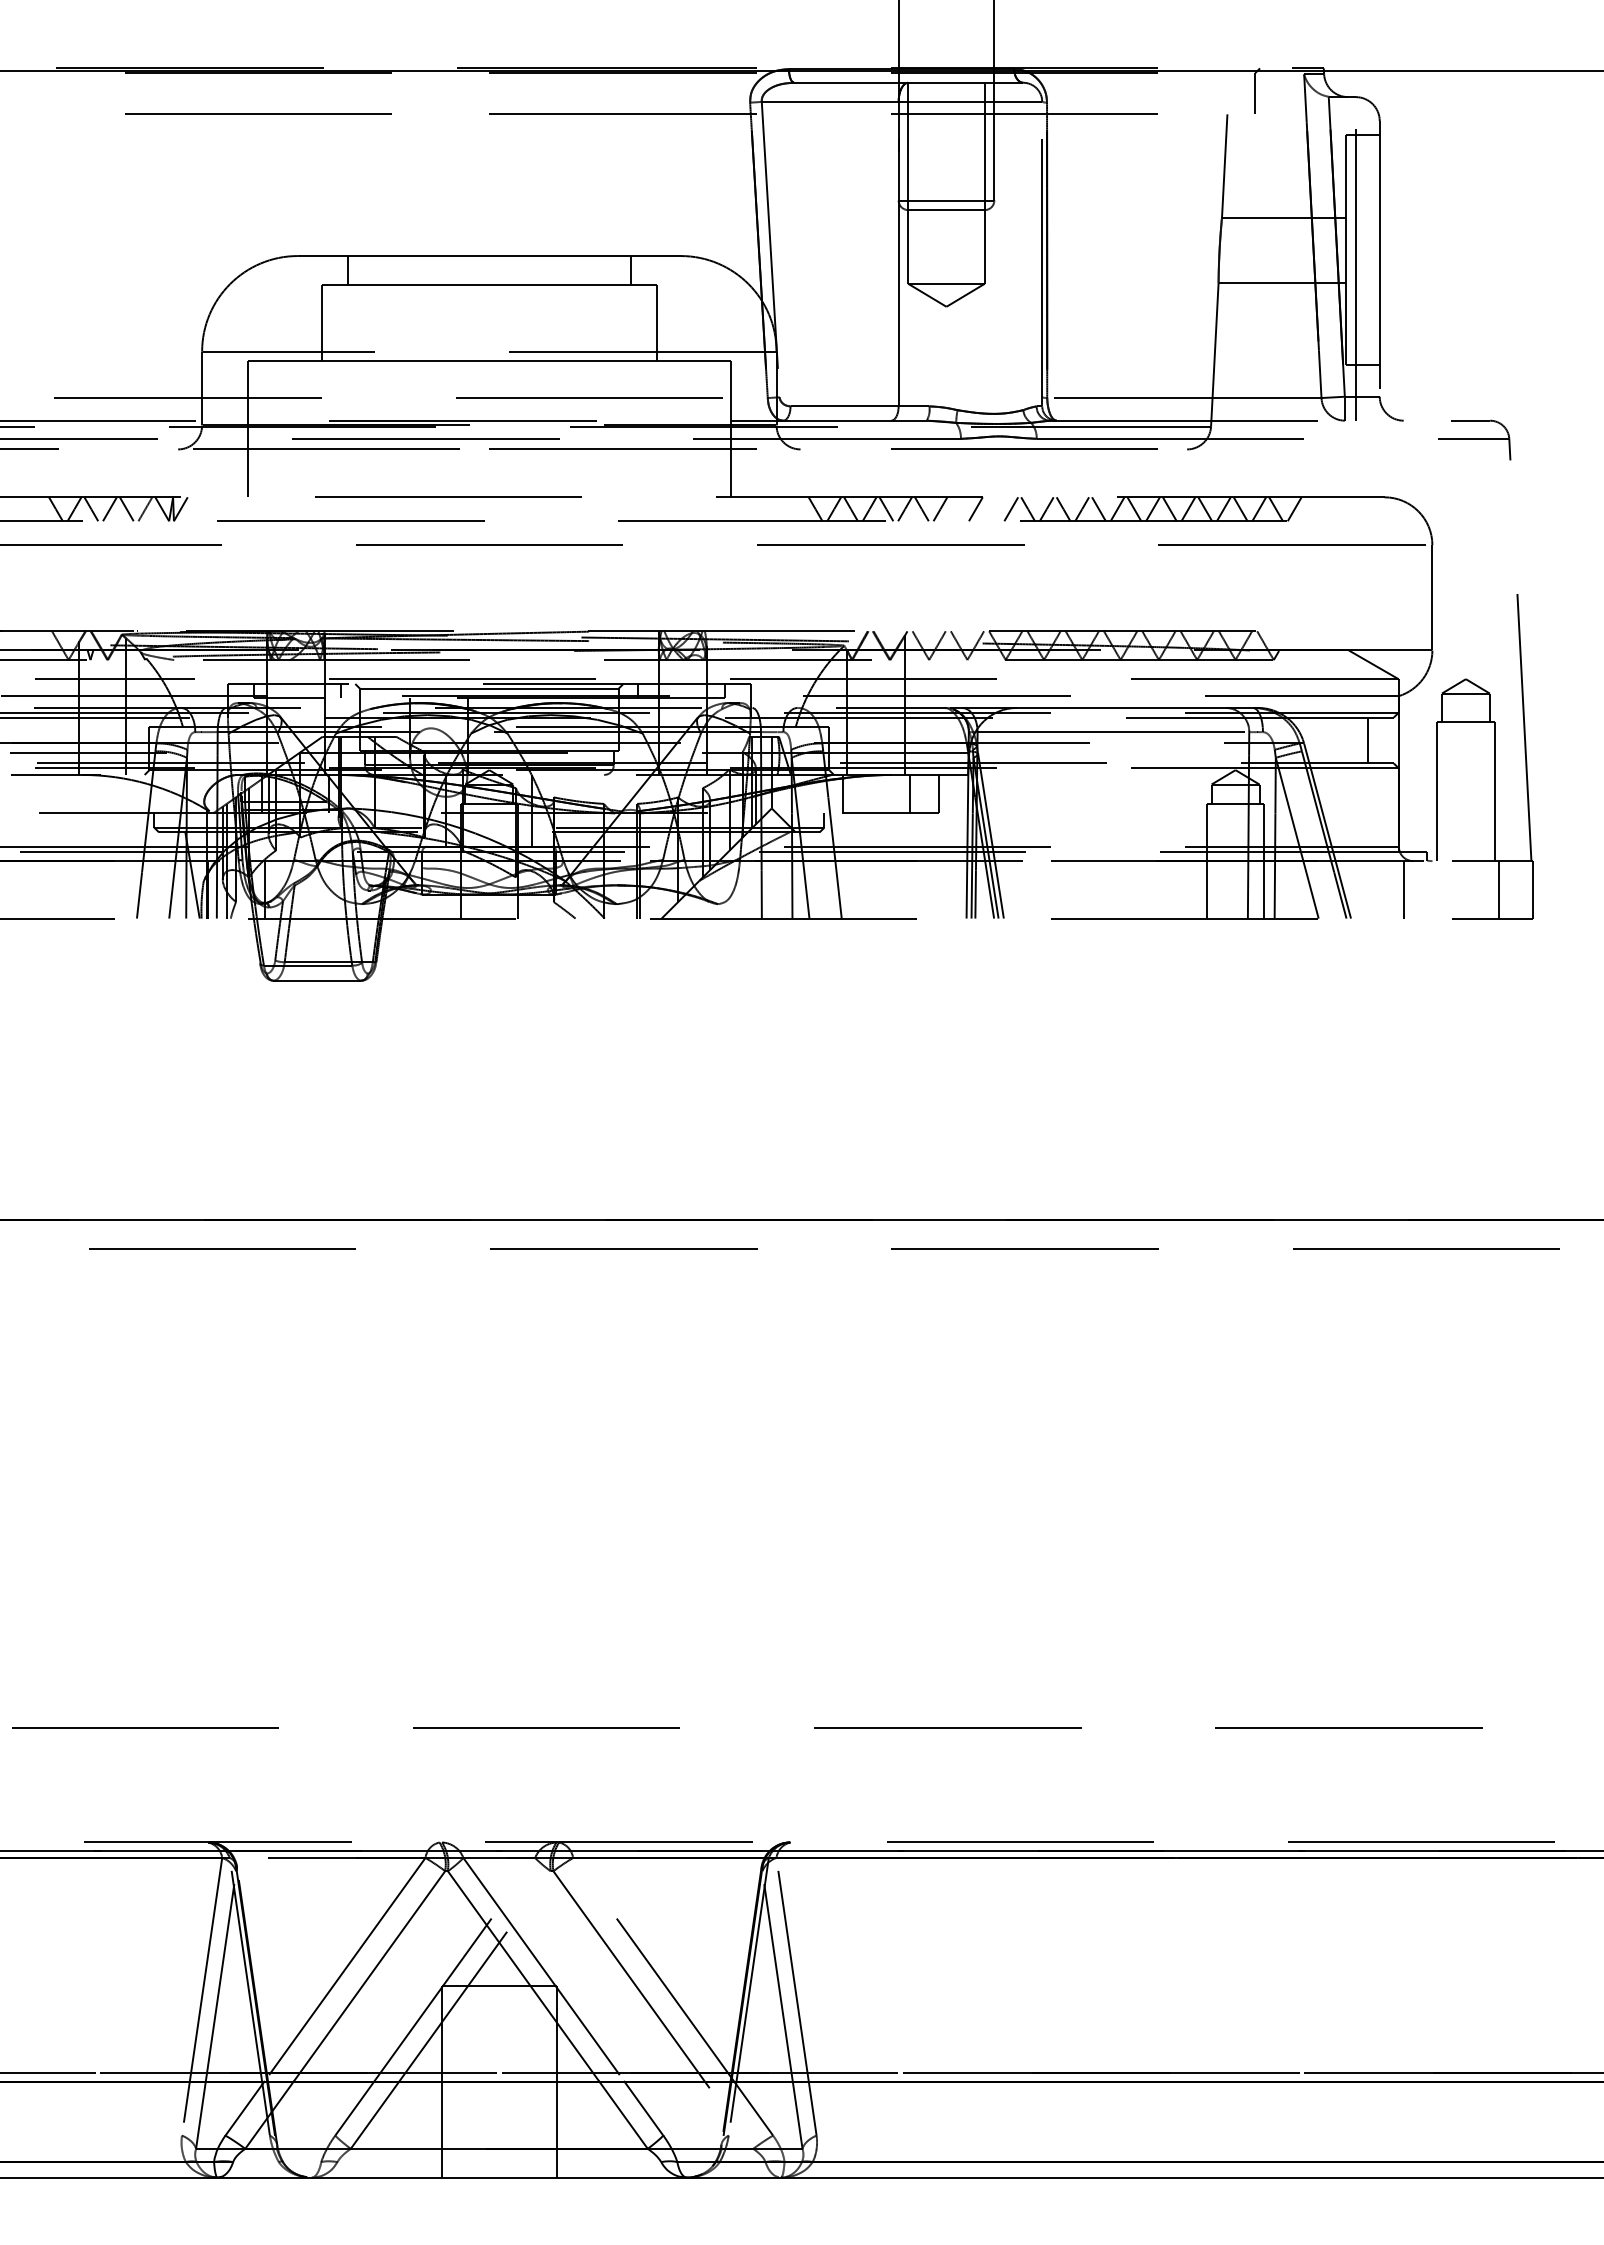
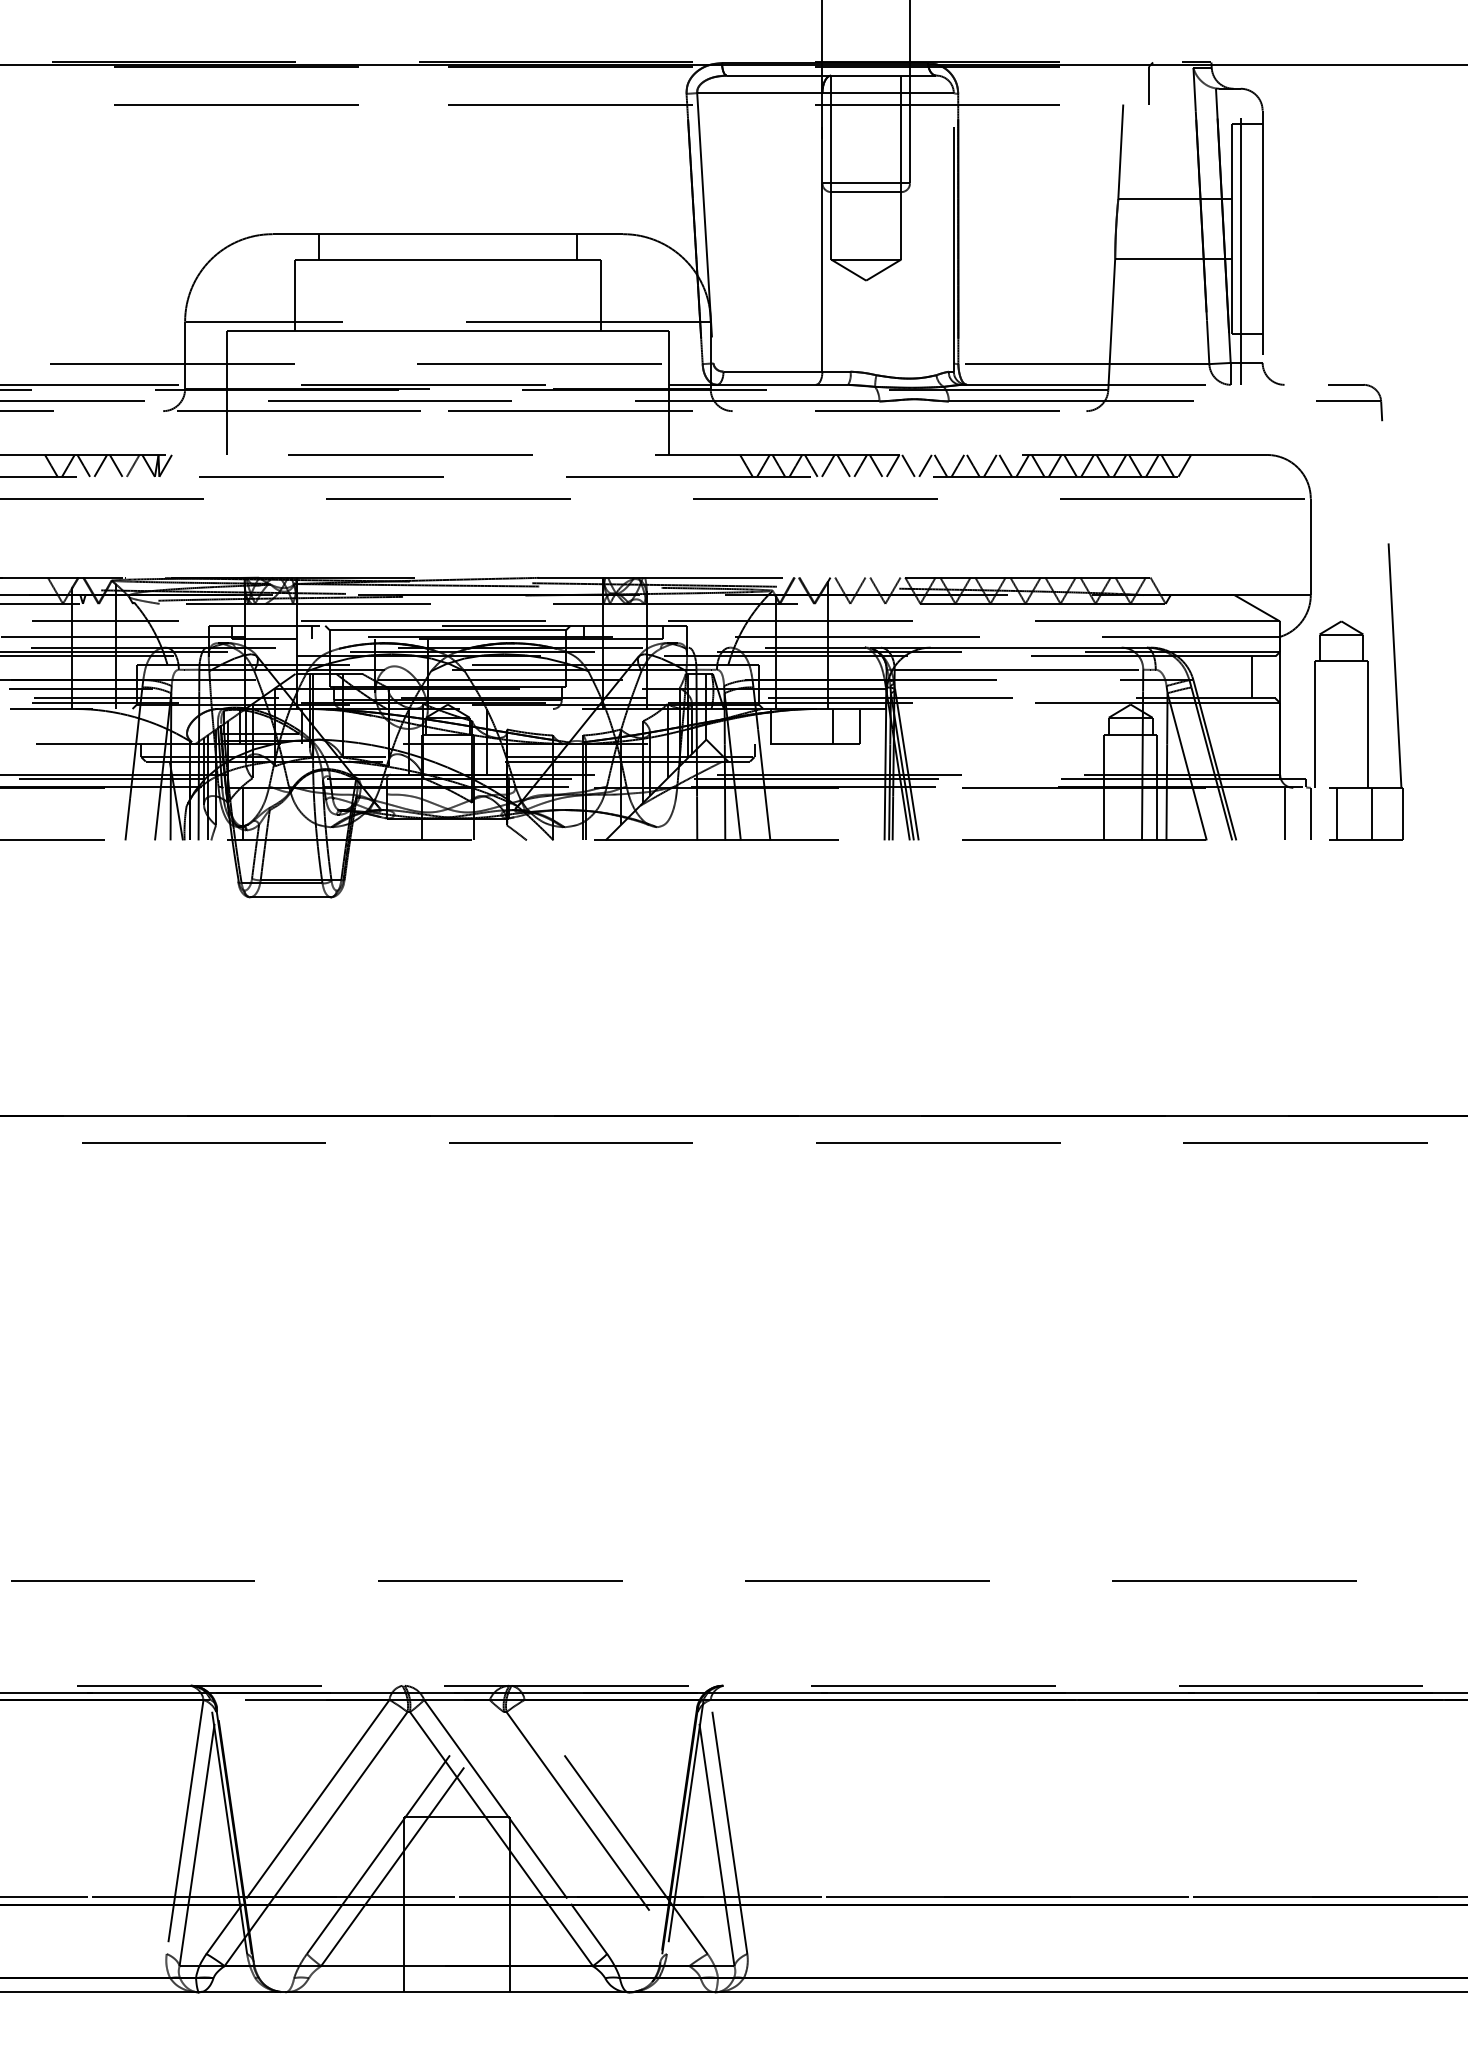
line: (956, 508) -> (875, 465), added
line: (992, 508) -> (908, 465), added
line: (1432, 889) -> (1310, 813), added
line: (1461, 889) -> (1337, 813), added

